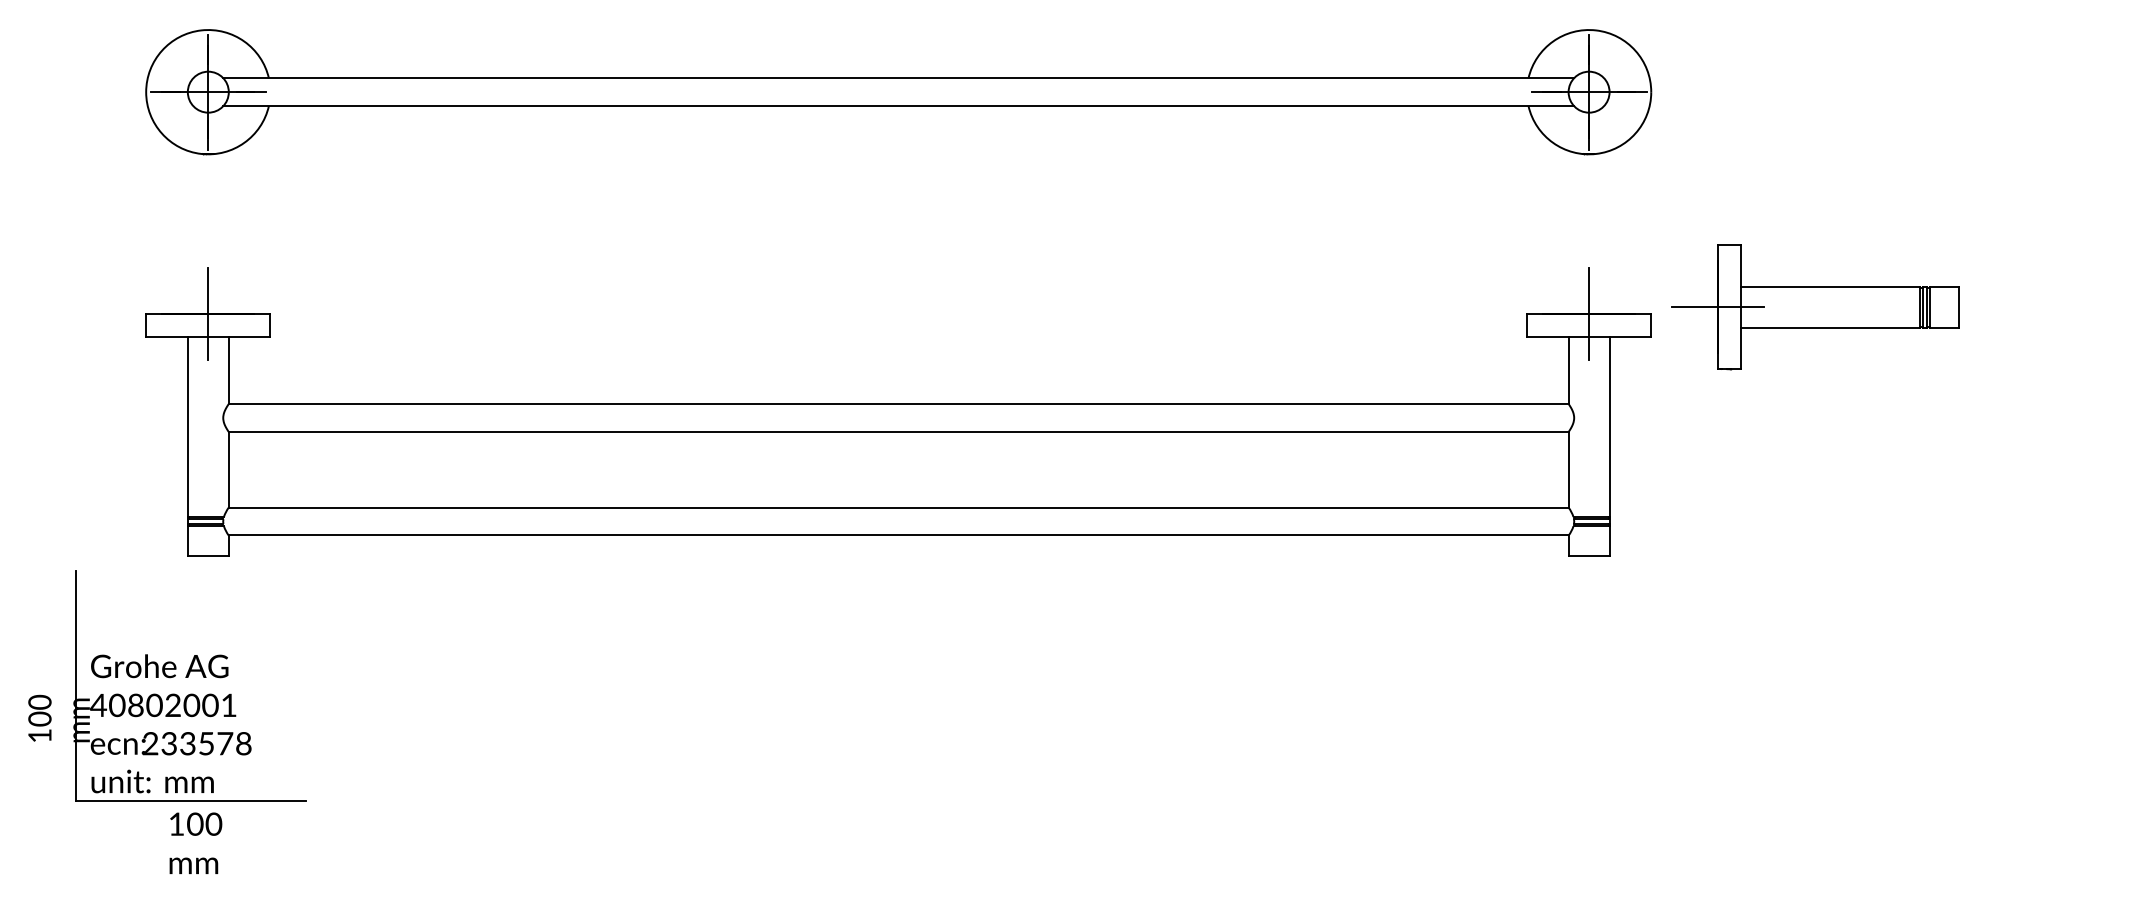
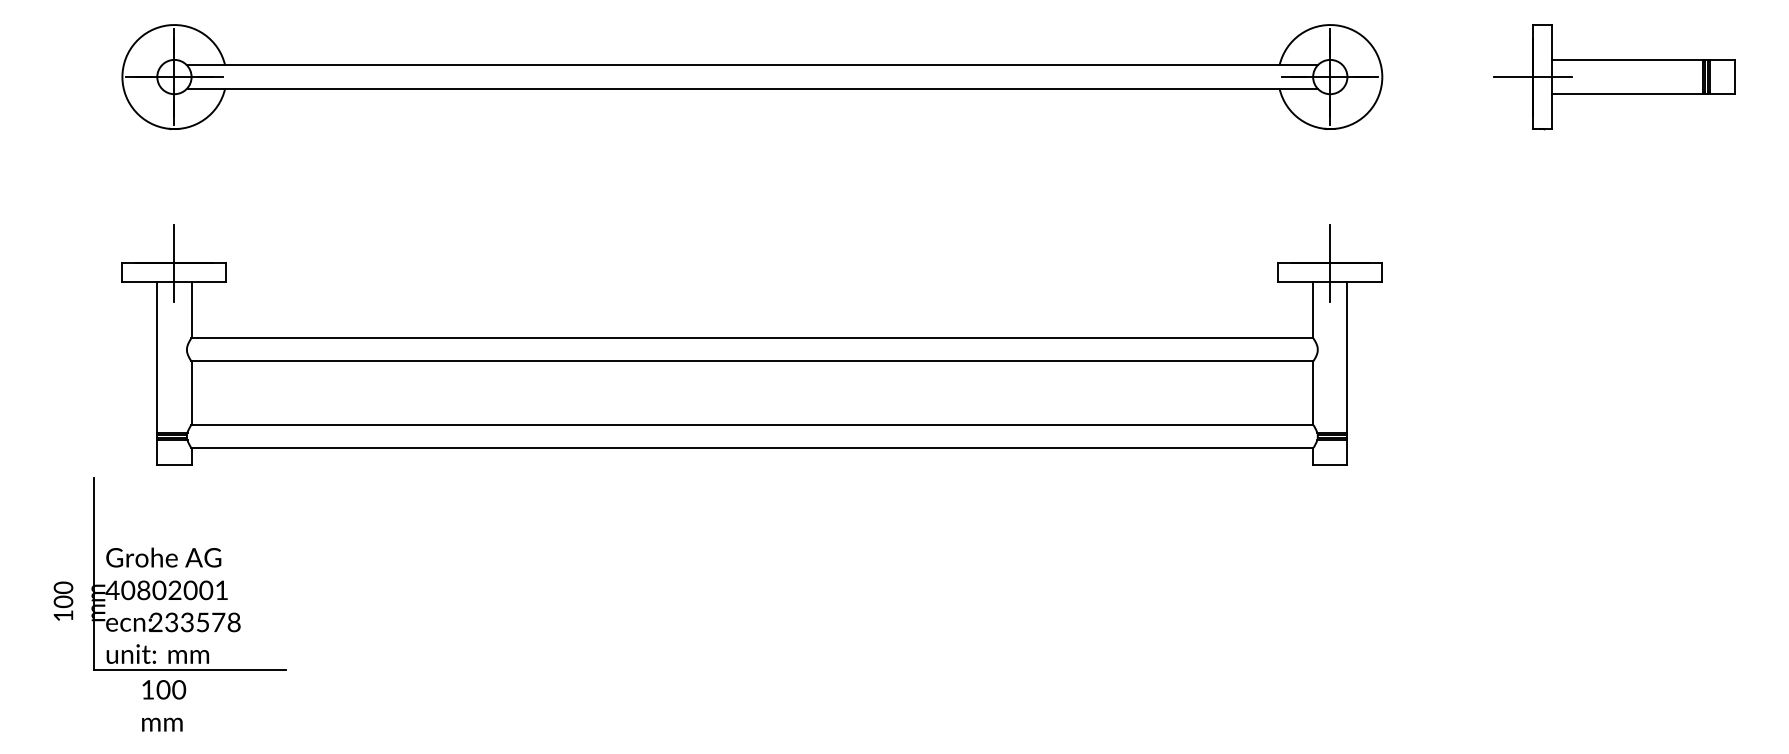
part: (1815, 307) -> (1614, 77), moved
part: (167, 678) -> (170, 567), moved

